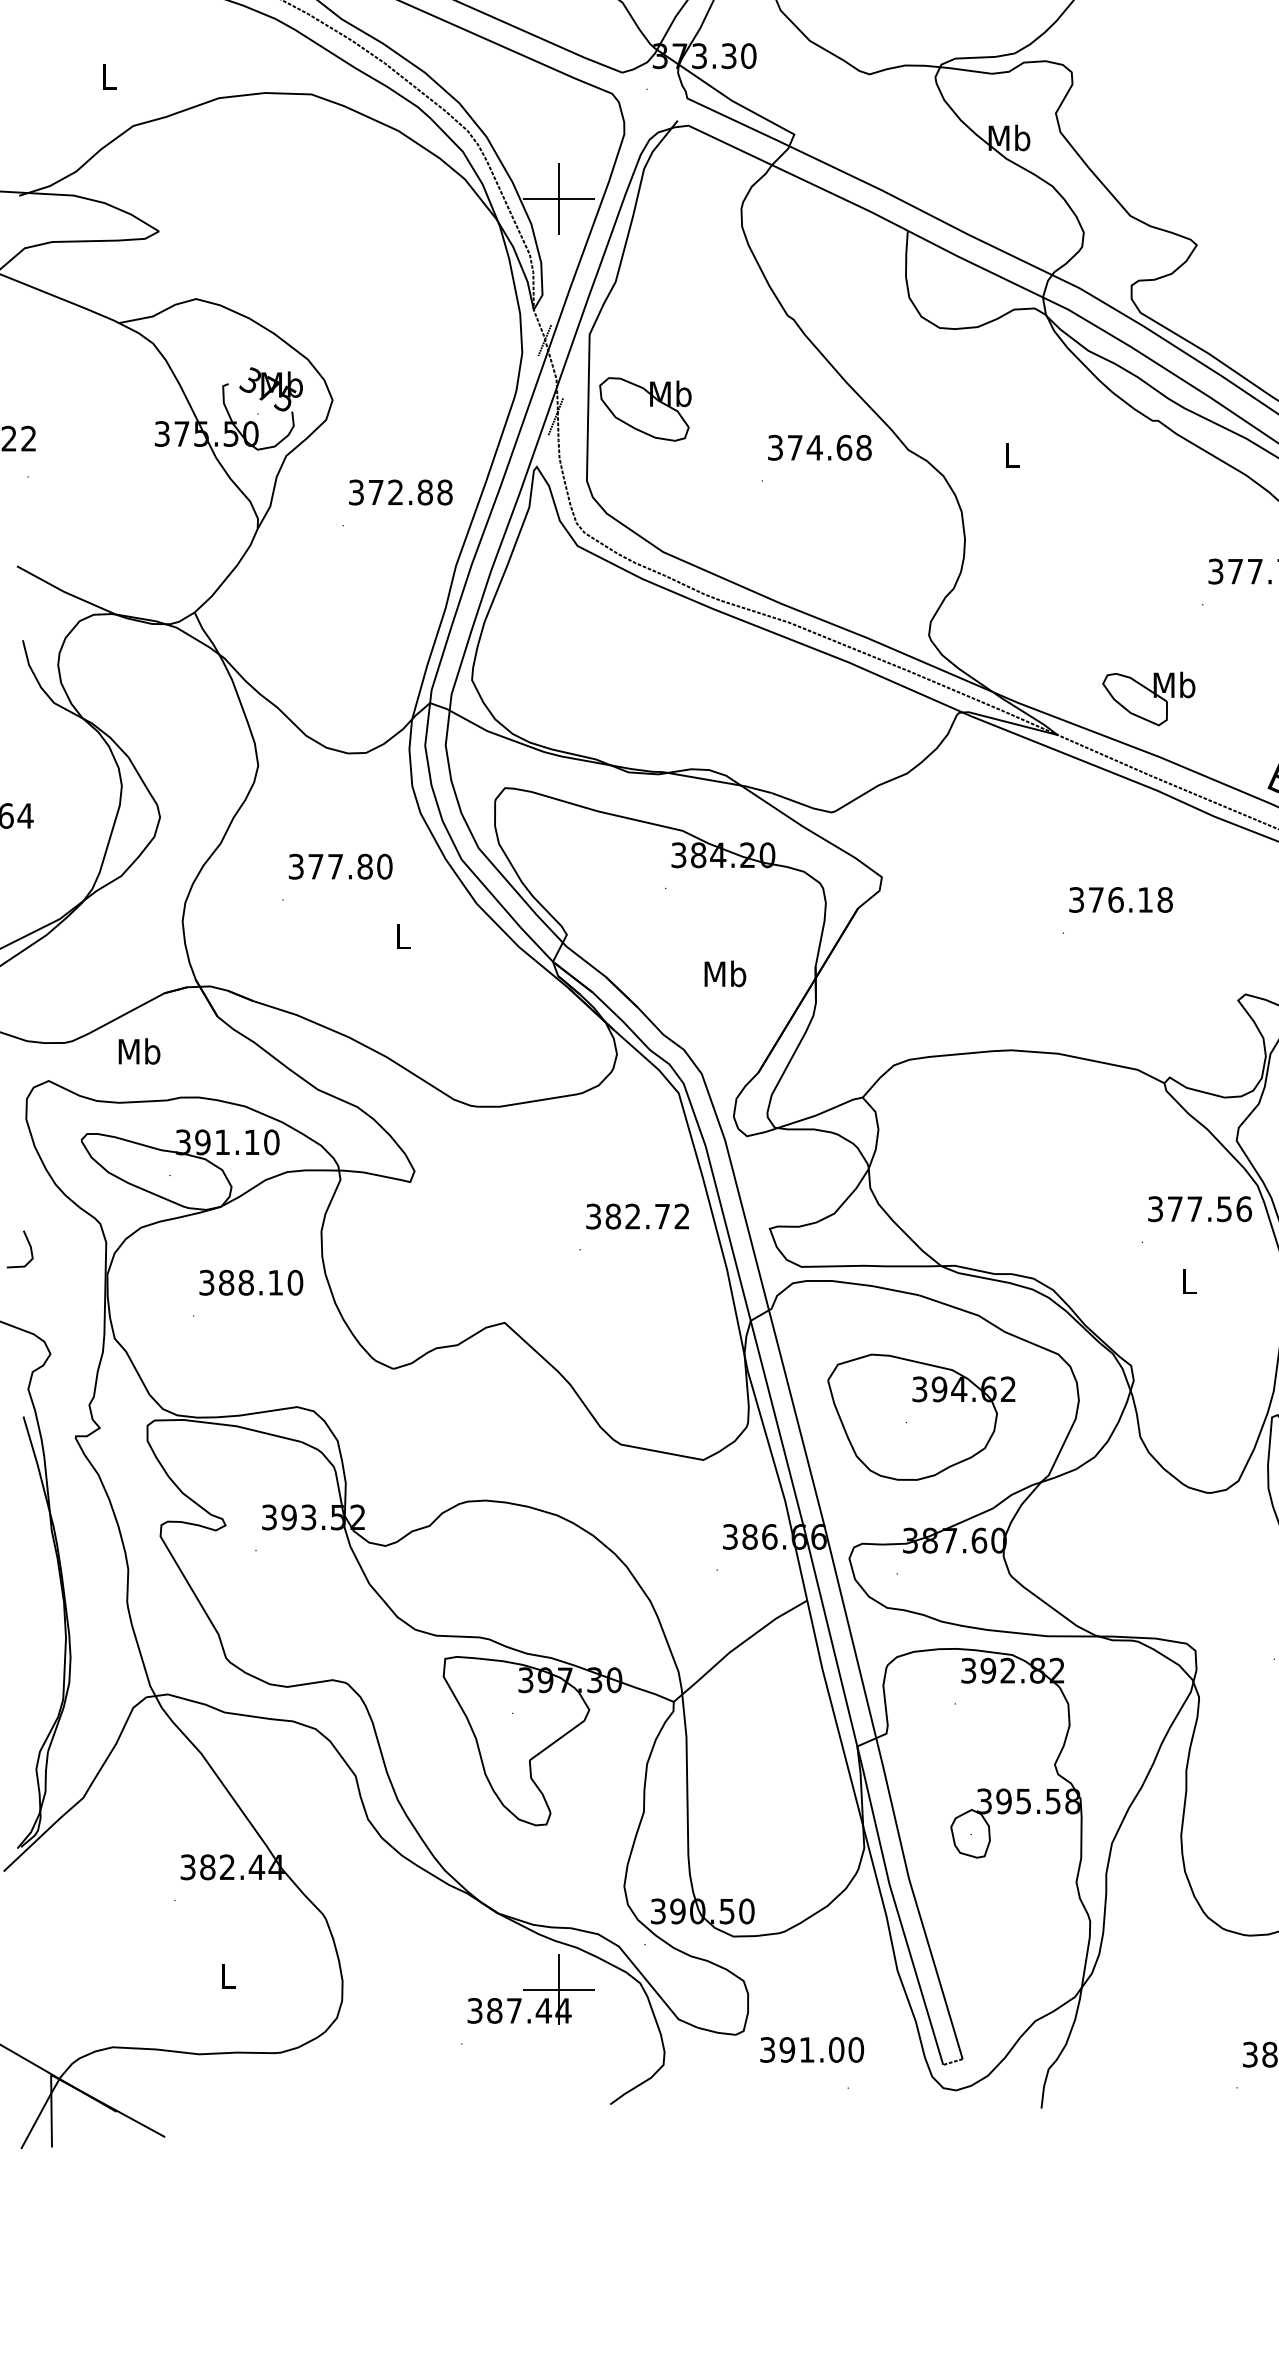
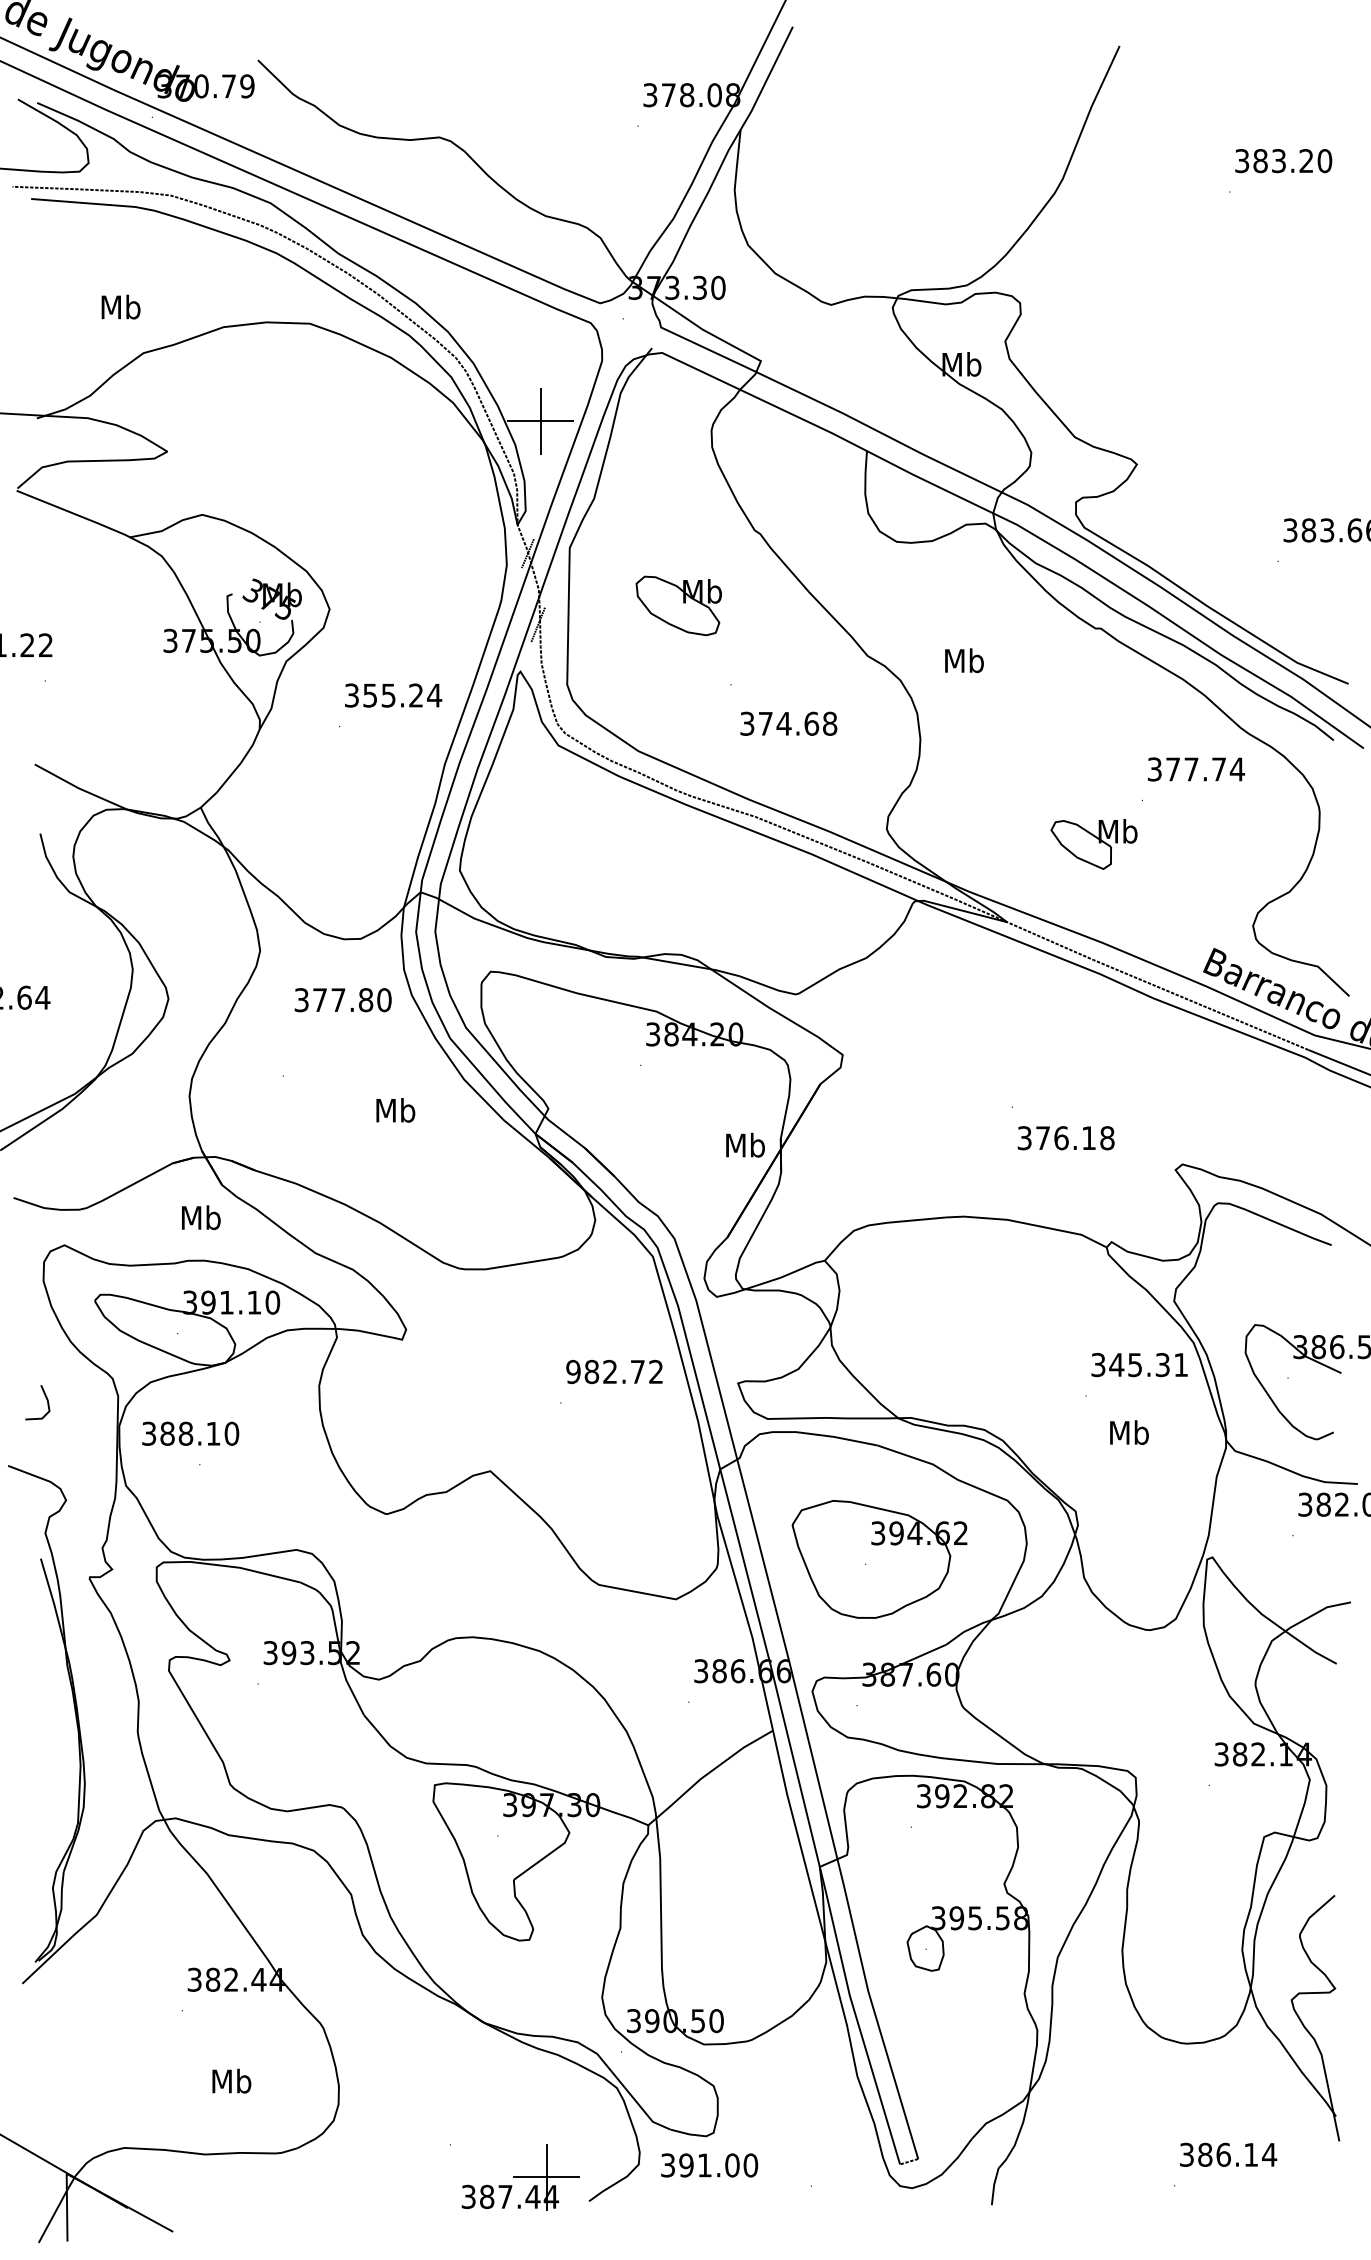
text: (108, 76) -> (120, 306), L -> Mb
part: (645, 408) -> (678, 605), moved
text: (819, 447) -> (788, 723), moved
text: (1012, 454) -> (964, 660), L -> Mb
text: (410, 492) -> (402, 695), 372.88 -> 355.24
part: (1148, 699) -> (1093, 844), moved
text: (339, 867) -> (342, 1000), moved
text: (1120, 900) -> (1065, 1138), moved
text: (403, 936) -> (395, 1110), L -> Mb
text: (725, 973) -> (745, 1144), moved
text: (139, 1051) -> (201, 1217), moved
text: (1209, 1209) -> (1148, 1365), 377.56 -> 345.31
text: (593, 1216) -> (573, 1371), 382.72 -> 982.72
text: (1188, 1281) -> (1129, 1432), L -> Mb
text: (251, 1282) -> (190, 1433), moved
text: (227, 1975) -> (231, 2080), L -> Mb
part: (530, 1990) -> (520, 2177), moved
text: (812, 2050) -> (709, 2165), moved

